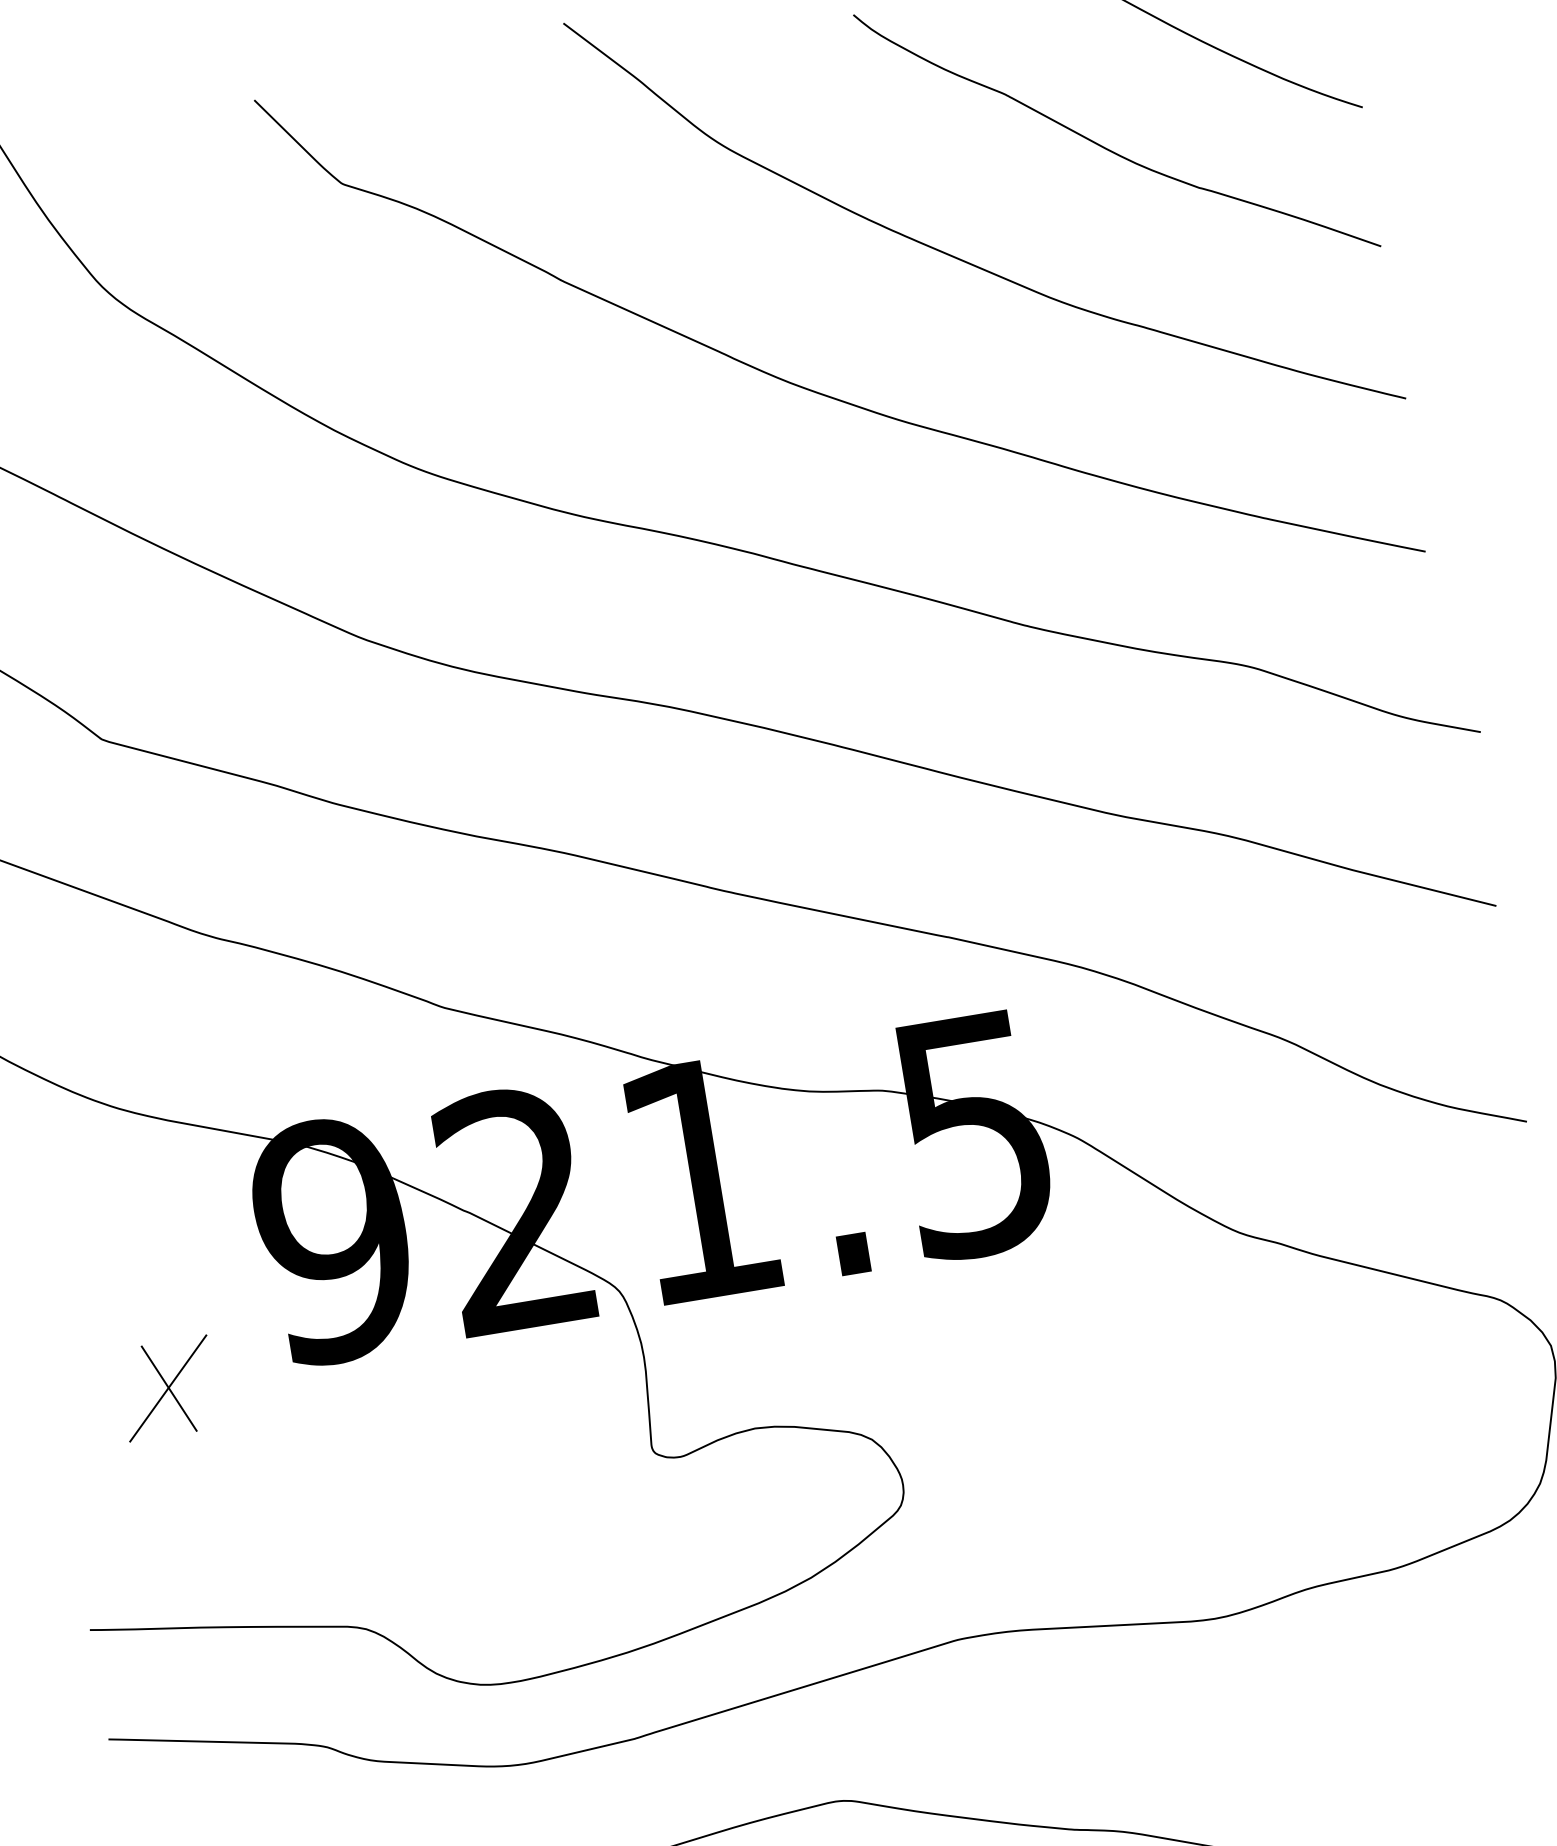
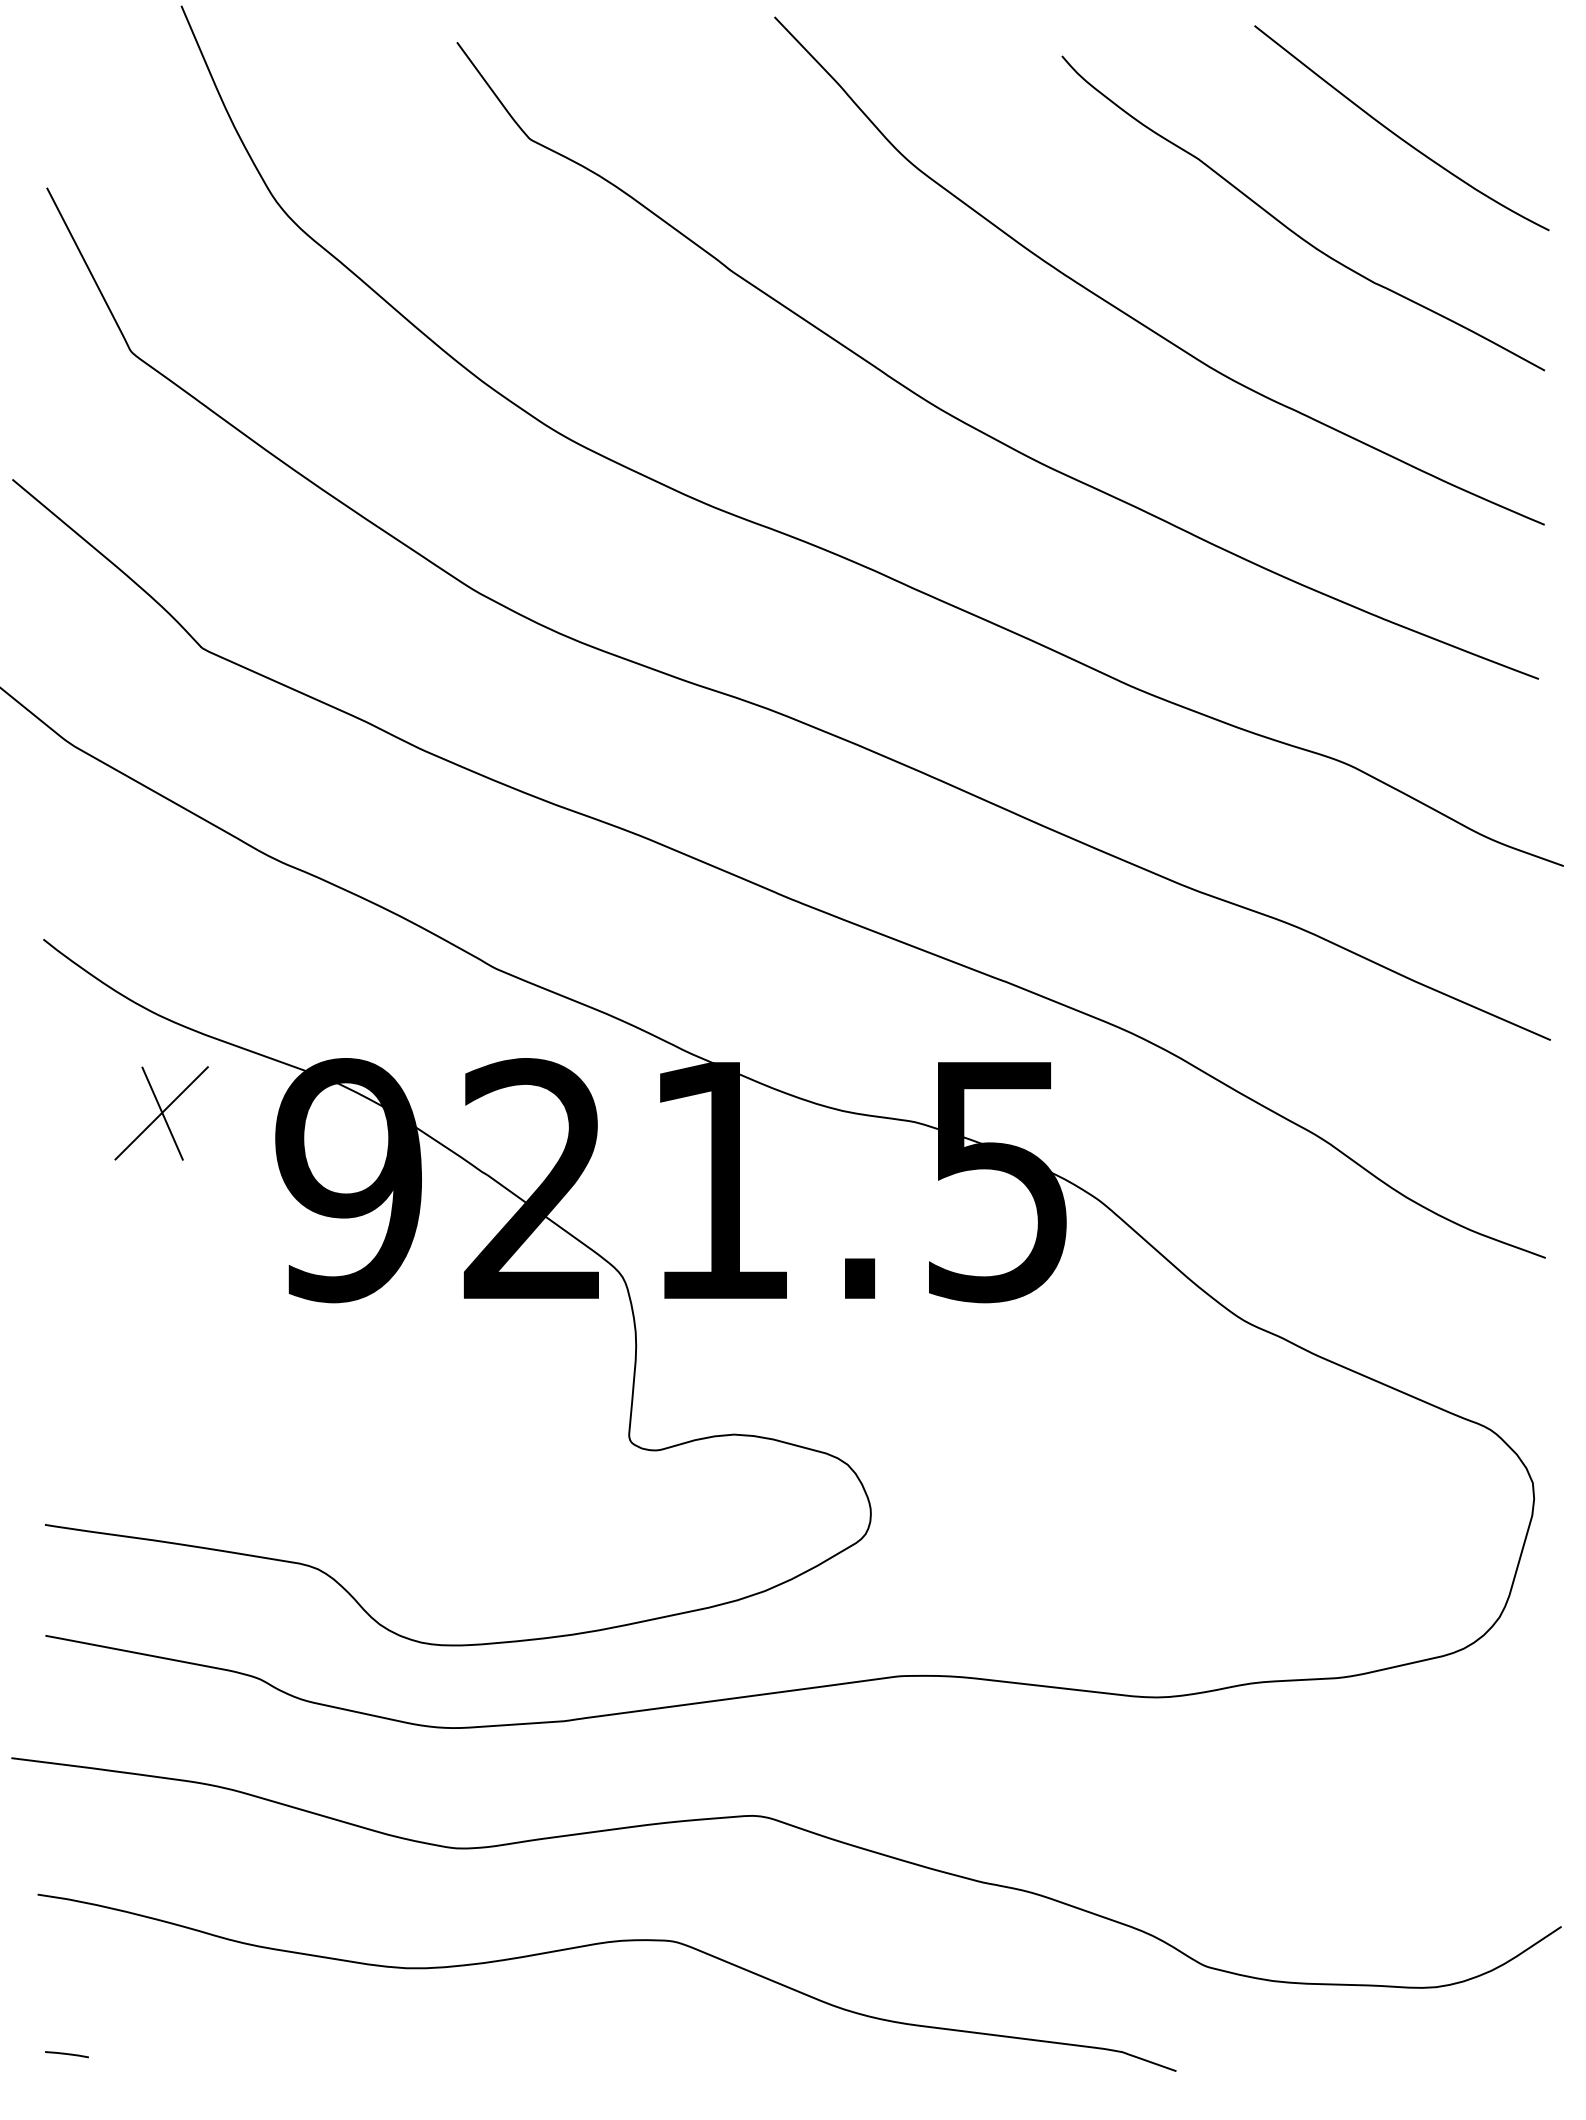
part: (168, 1388) -> (161, 1113), moved

